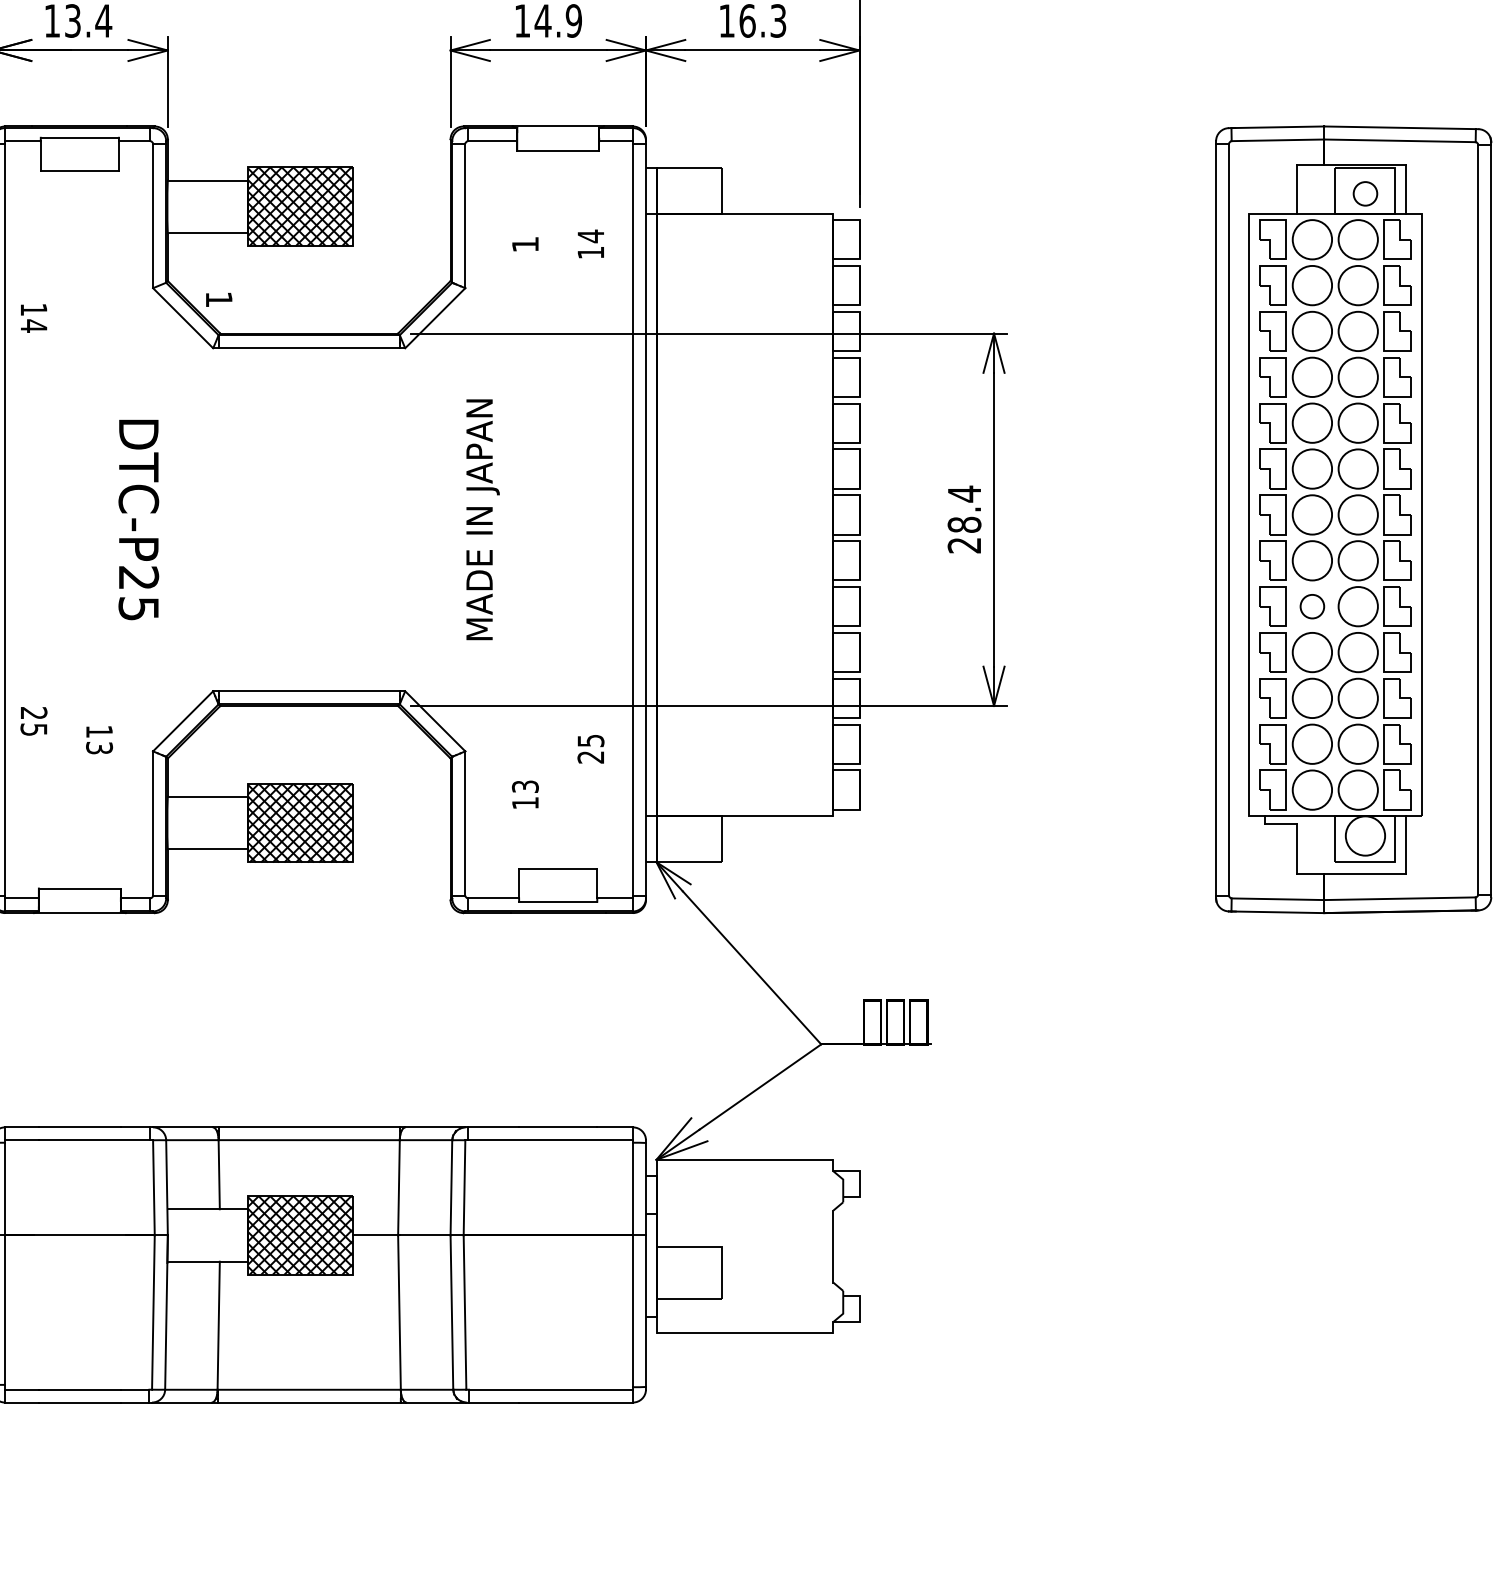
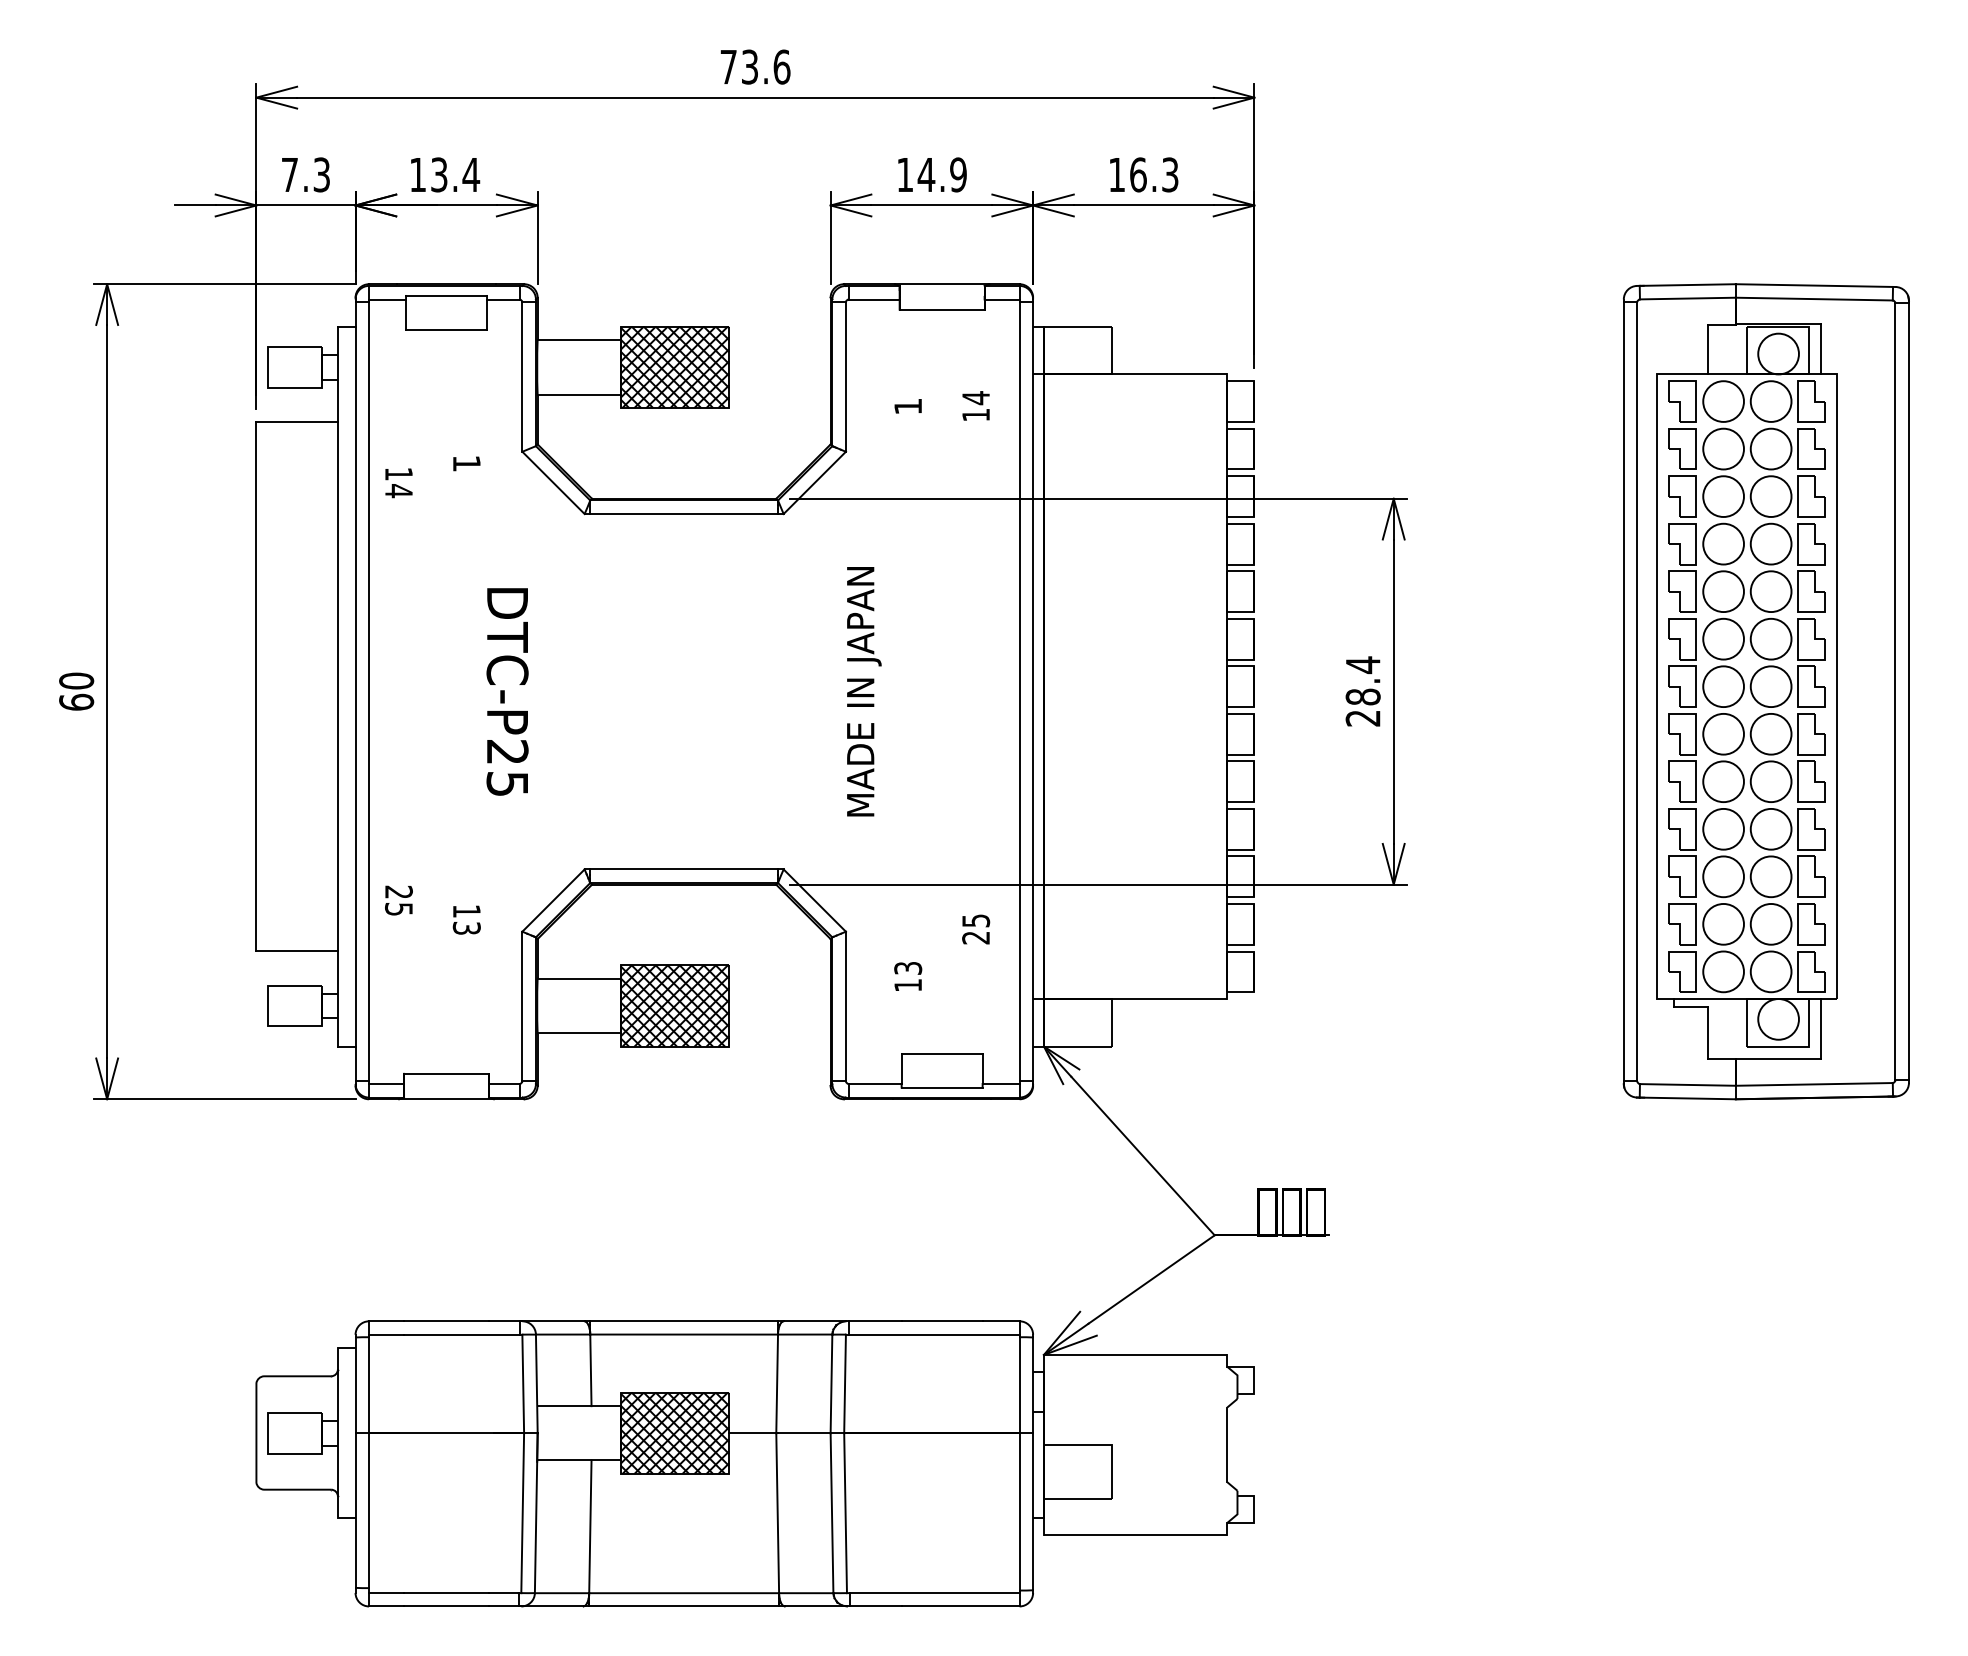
circle: (1365, 193) -> (1778, 353), size x1.67
text: (218, 299) -> (466, 463), moved
circle: (1312, 606) -> (1723, 781), size x1.67

